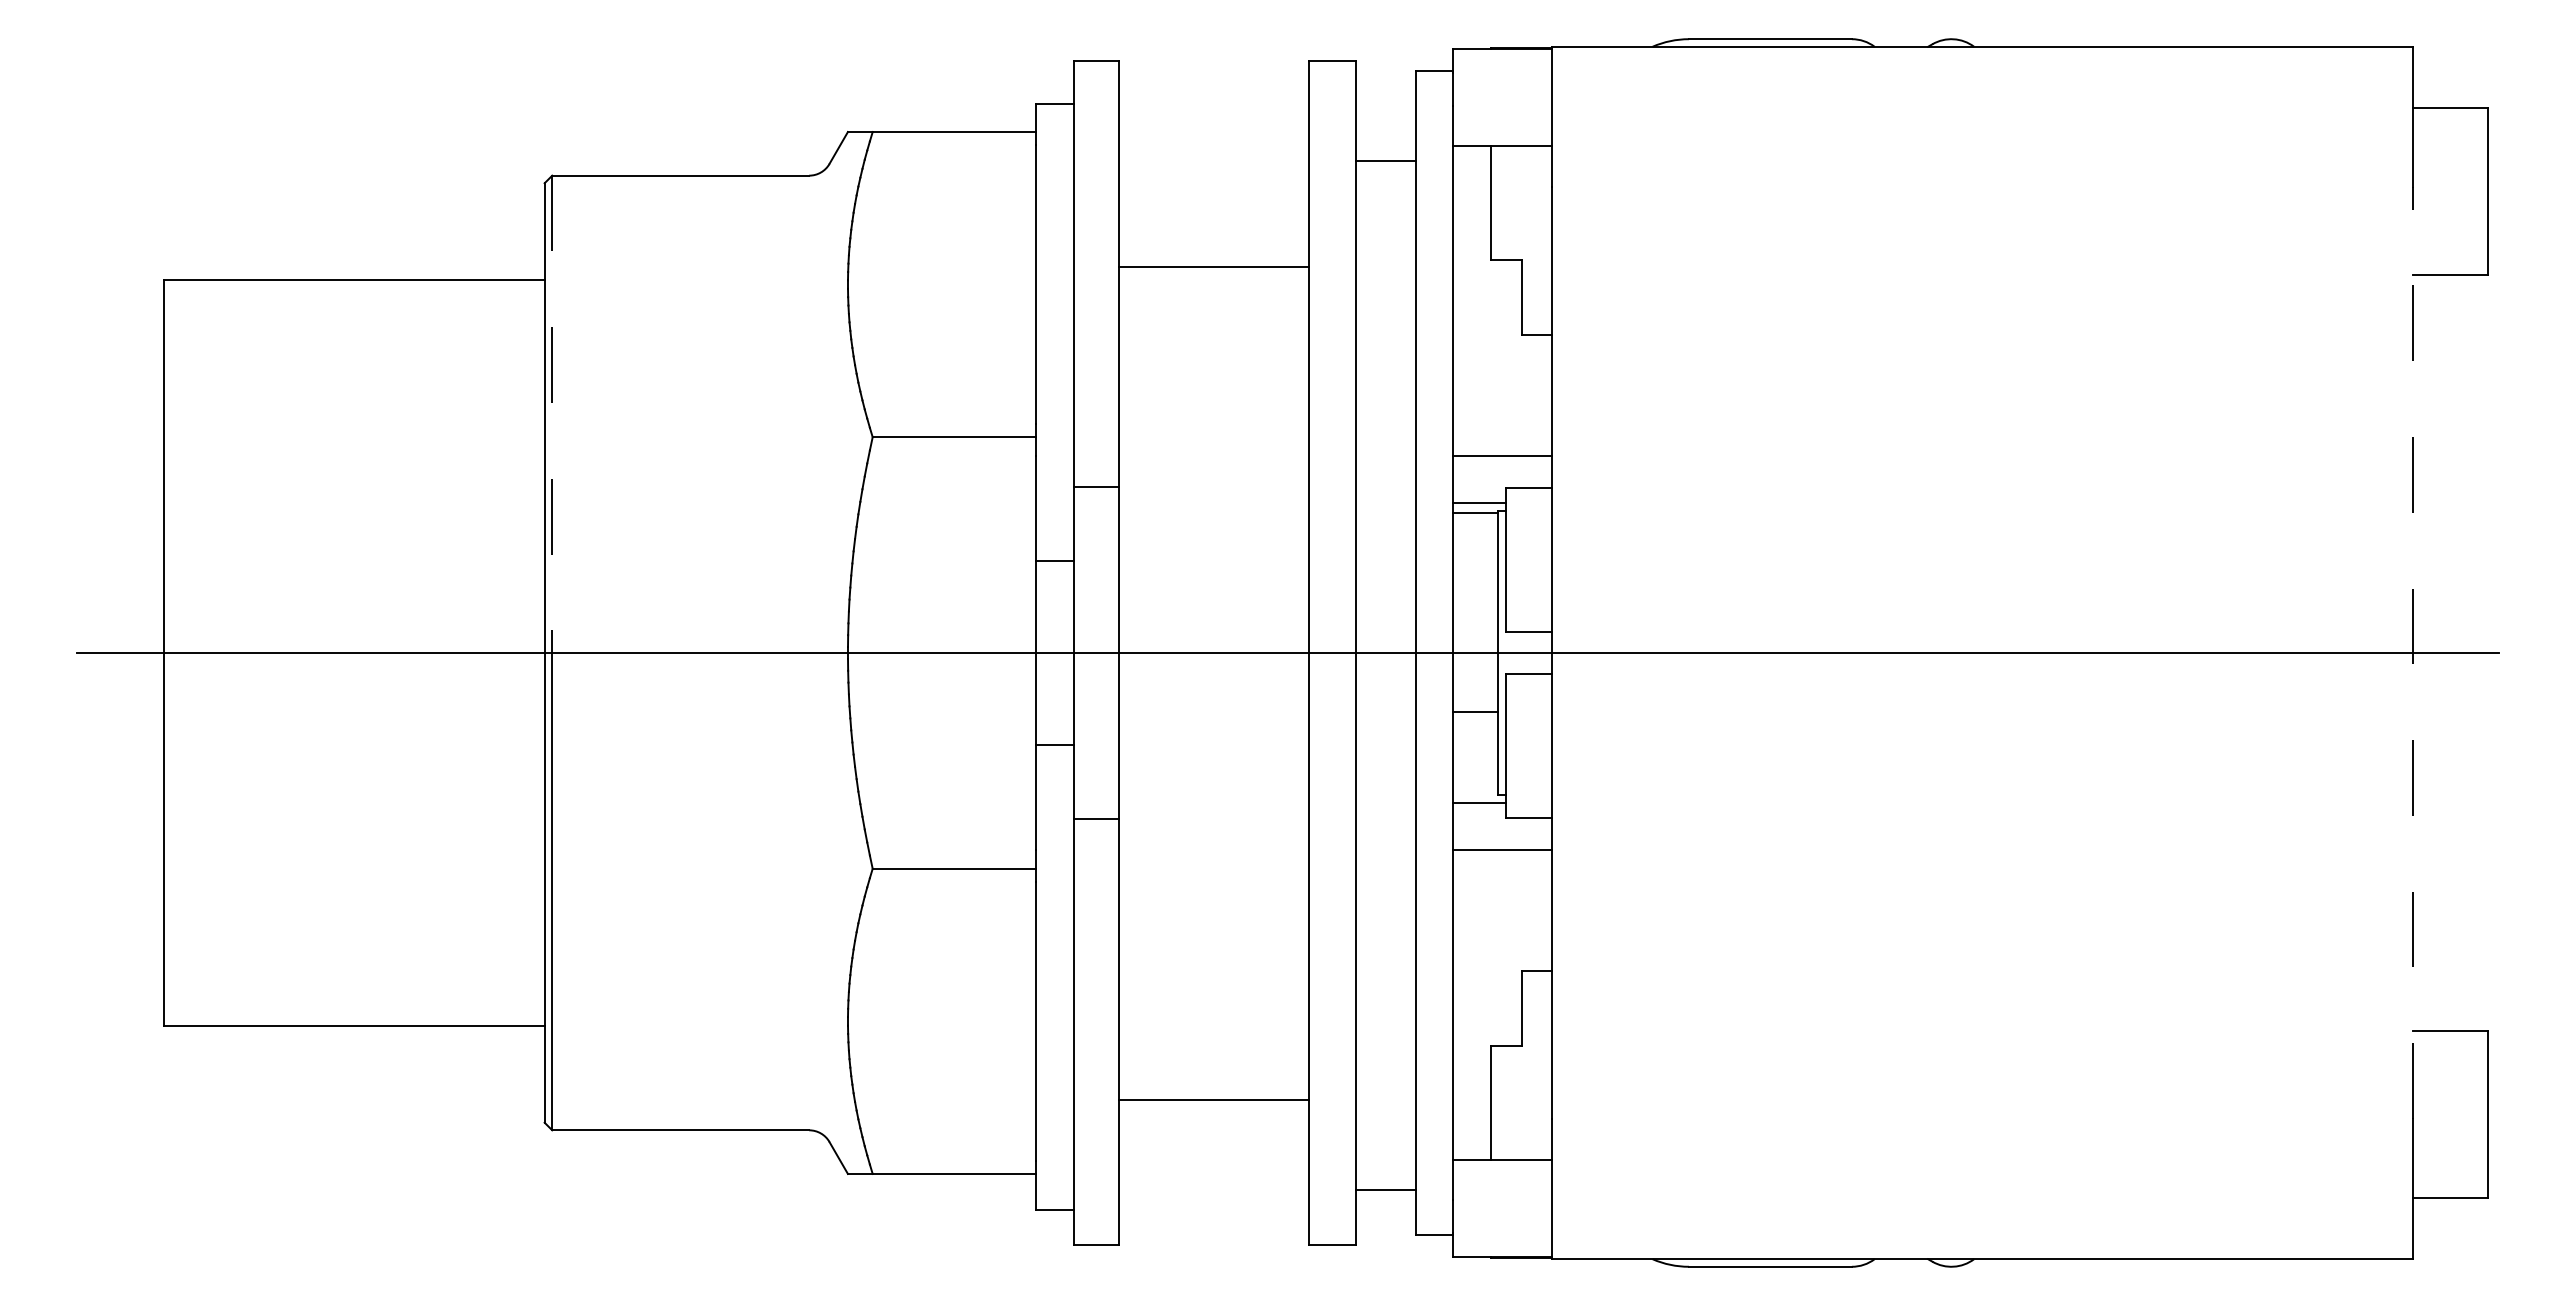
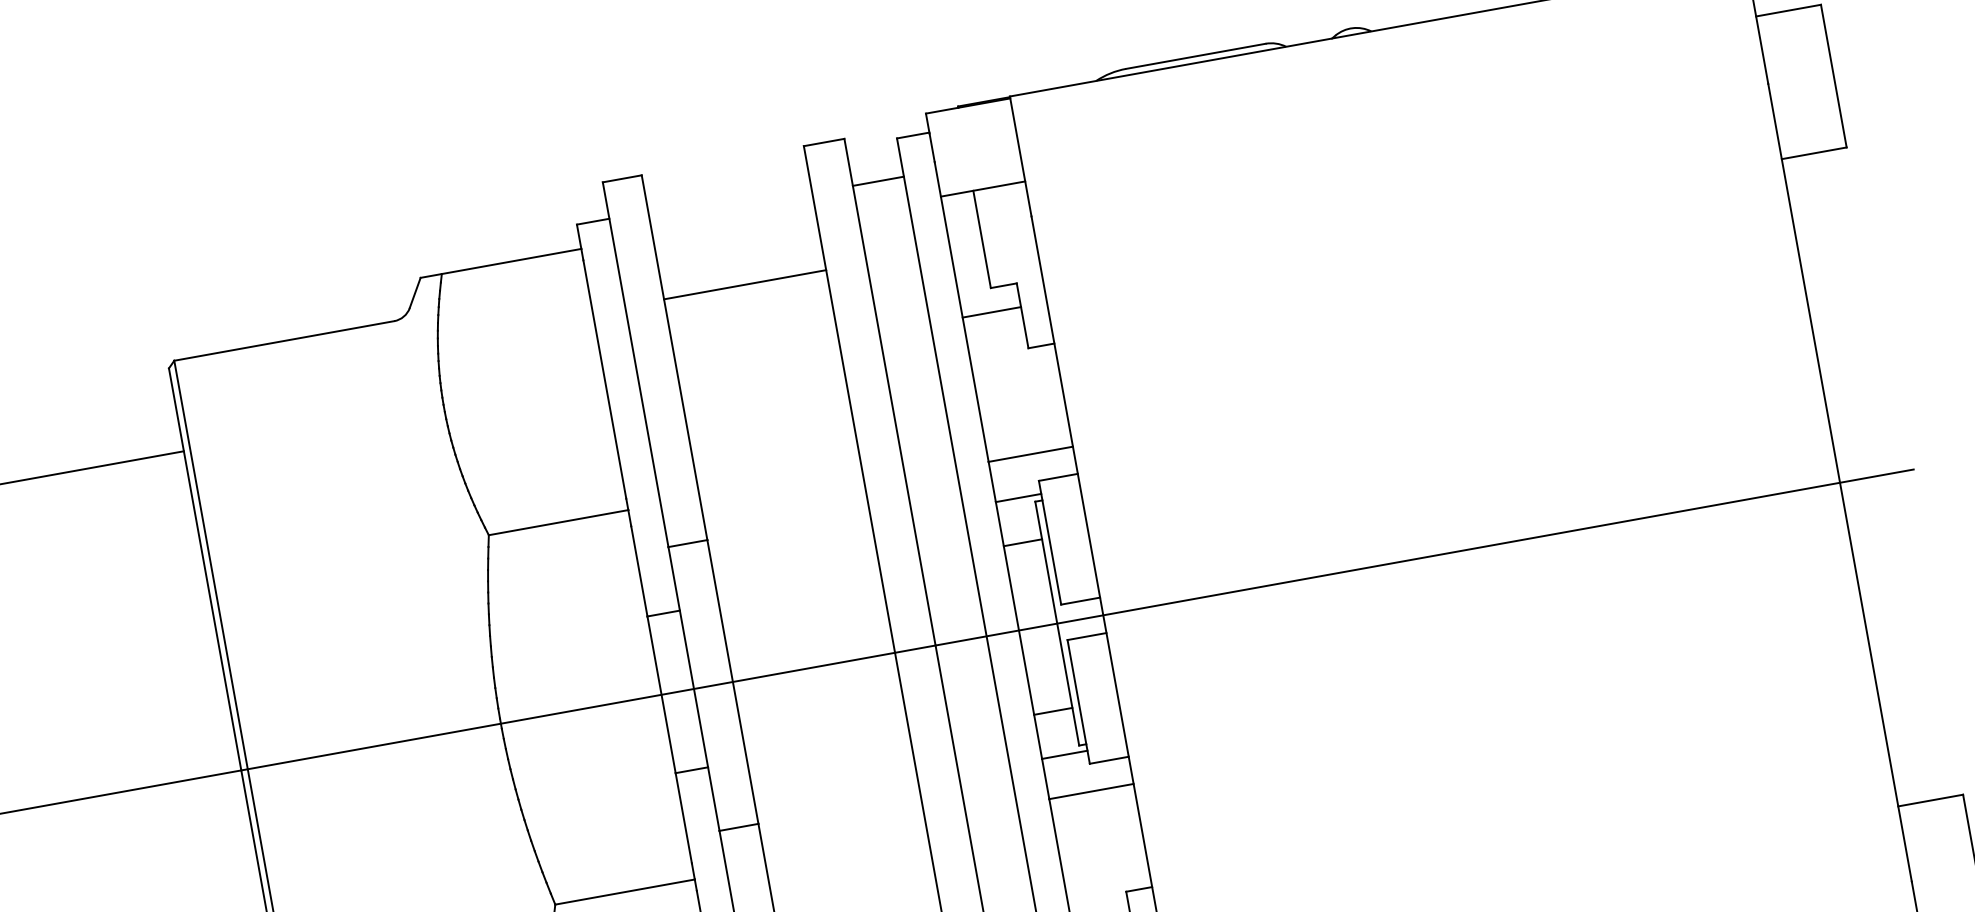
line: (1385, 160) -> (878, 180), moved
line: (1213, 266) -> (744, 284), moved
line: (1487, 287) -> (991, 312), added
line: (552, 414) -> (211, 565), dashed -> solid
line: (1475, 513) -> (1022, 542), moved
line: (2412, 652) -> (1839, 482), dashed -> solid
line: (1475, 711) -> (1053, 711), moved

